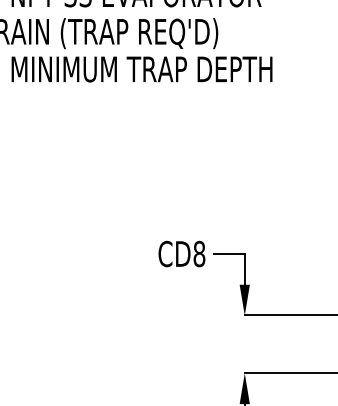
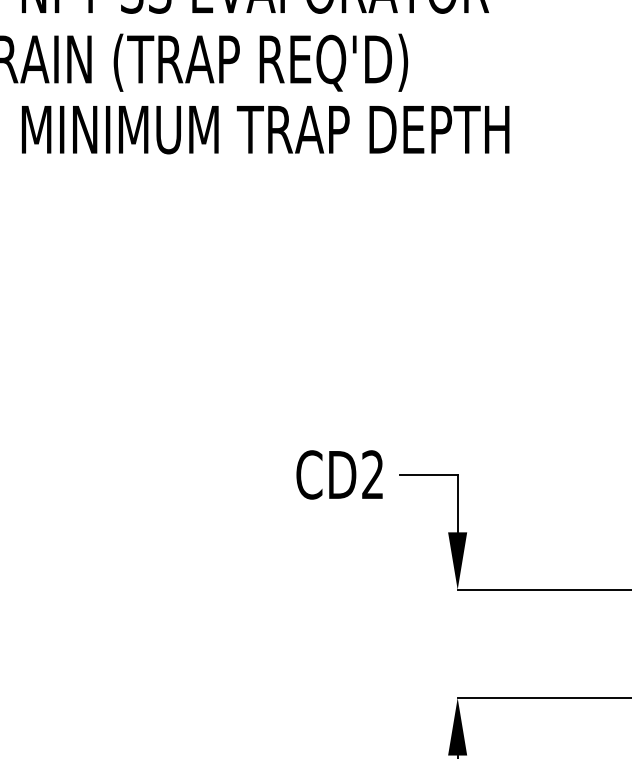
text: (199, 254) -> (373, 475), CD8 -> CD2

